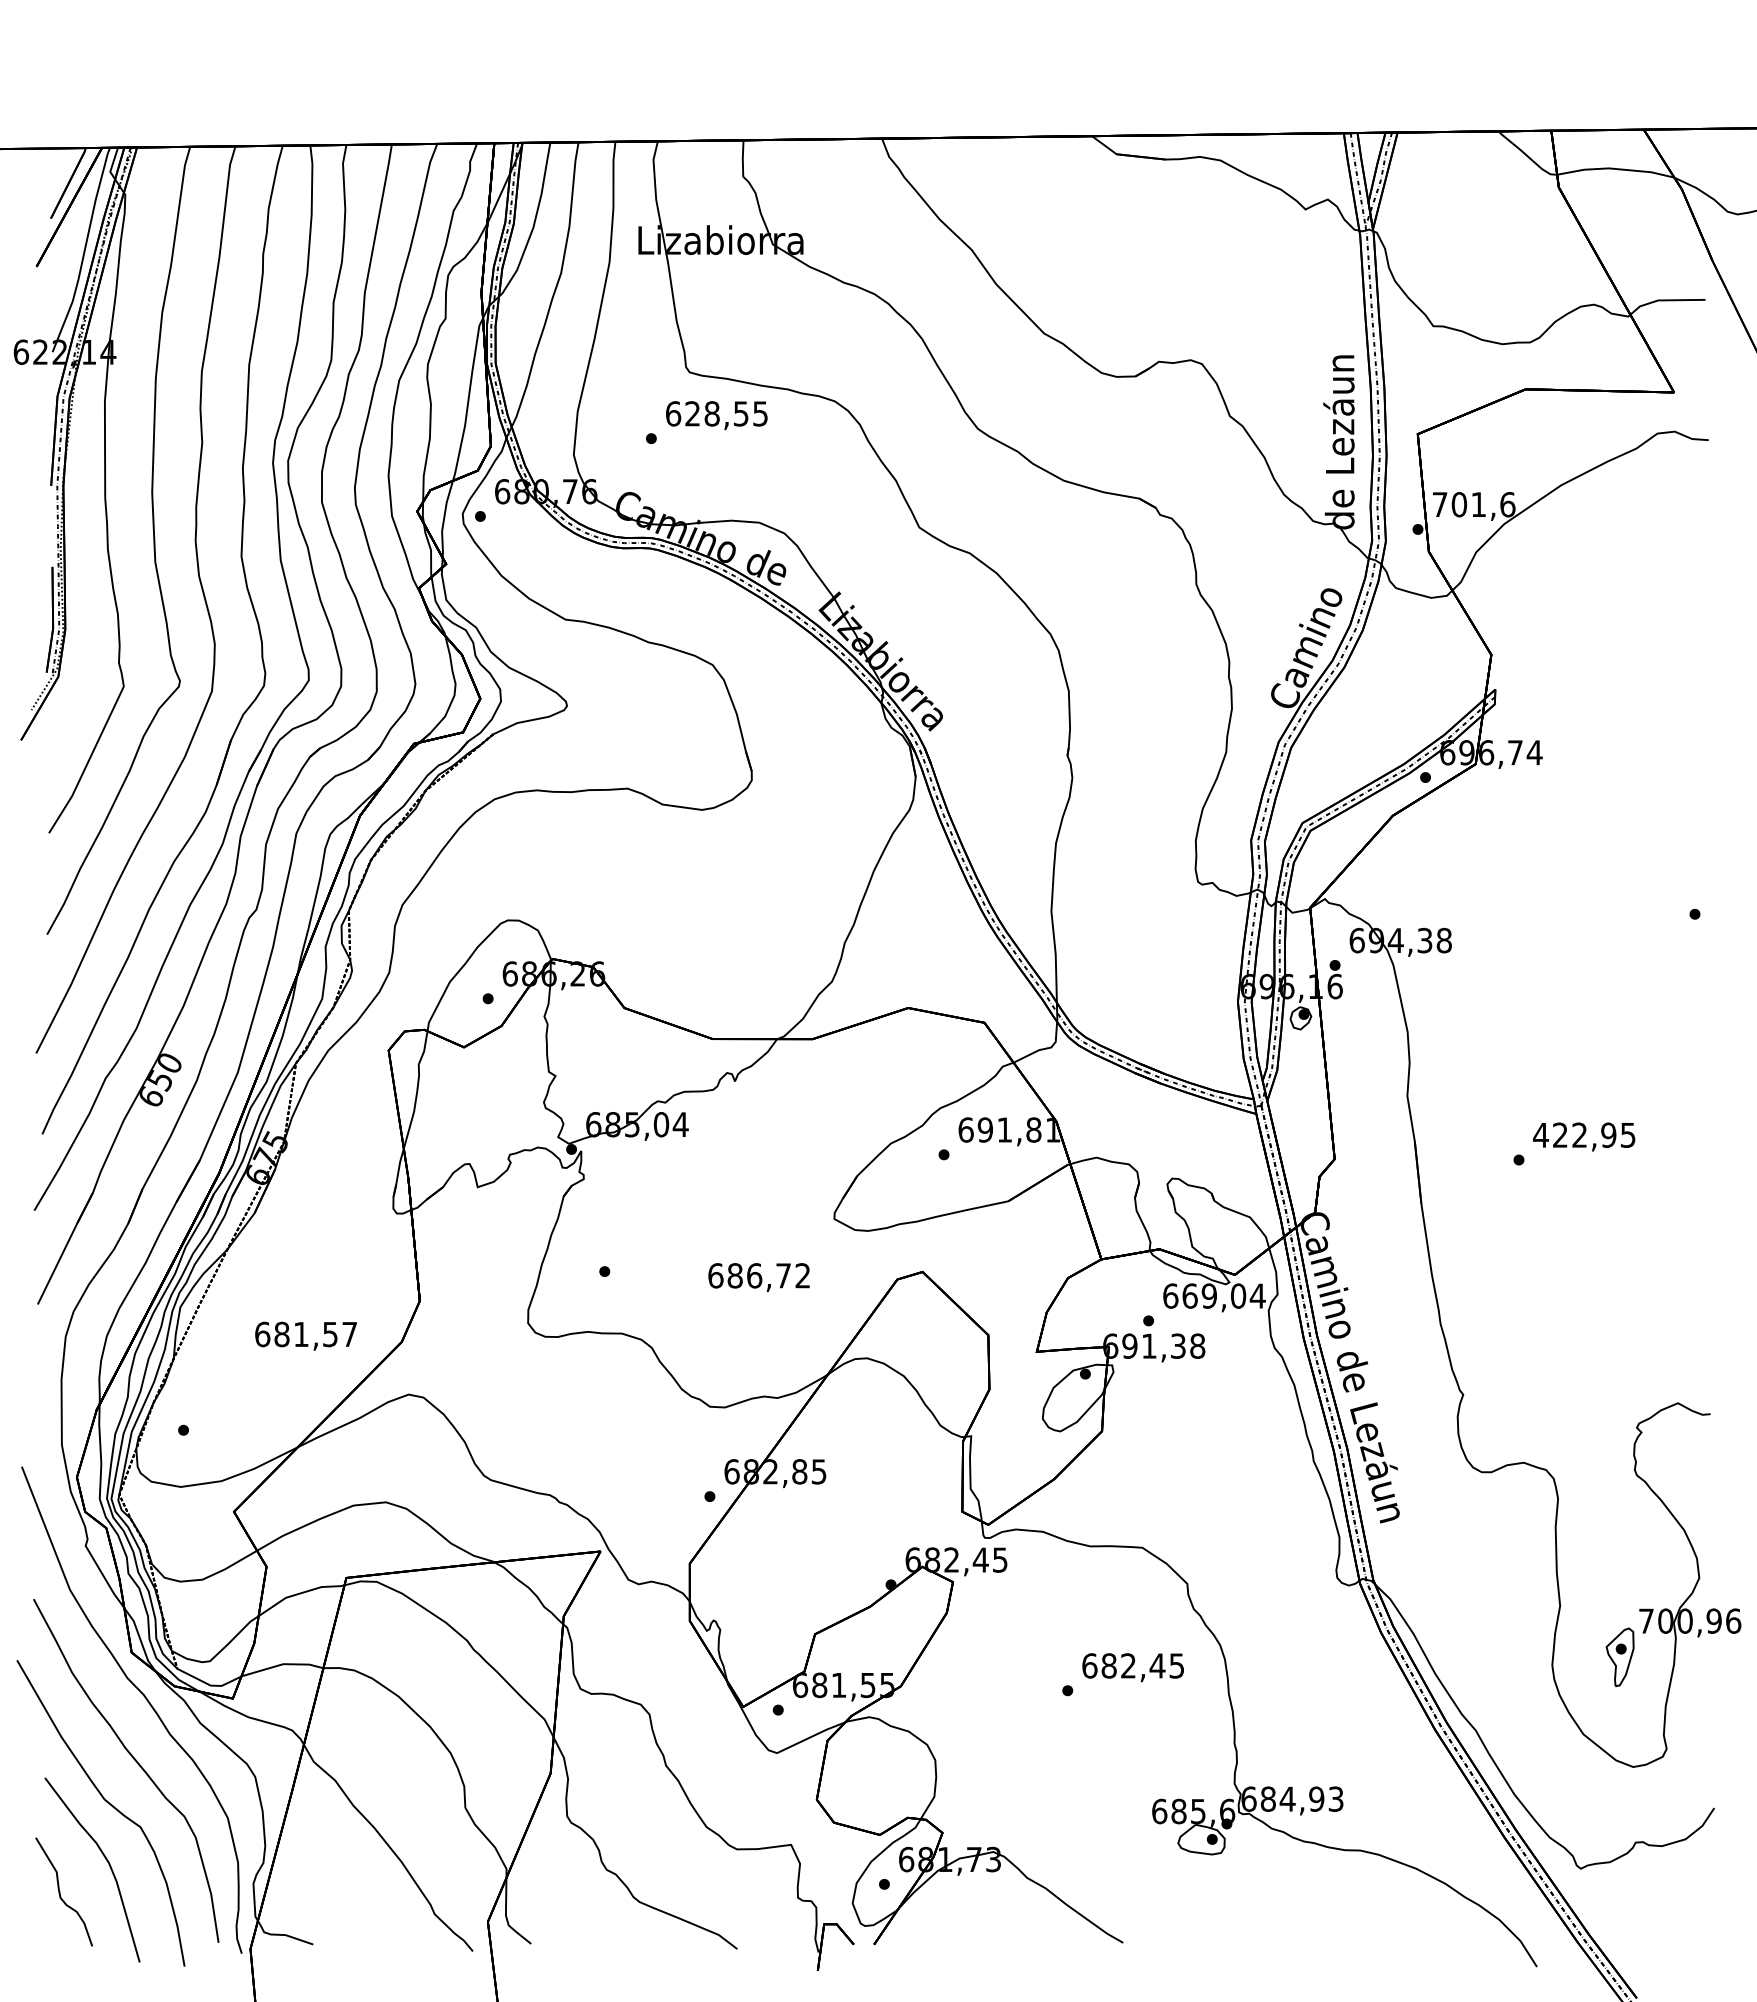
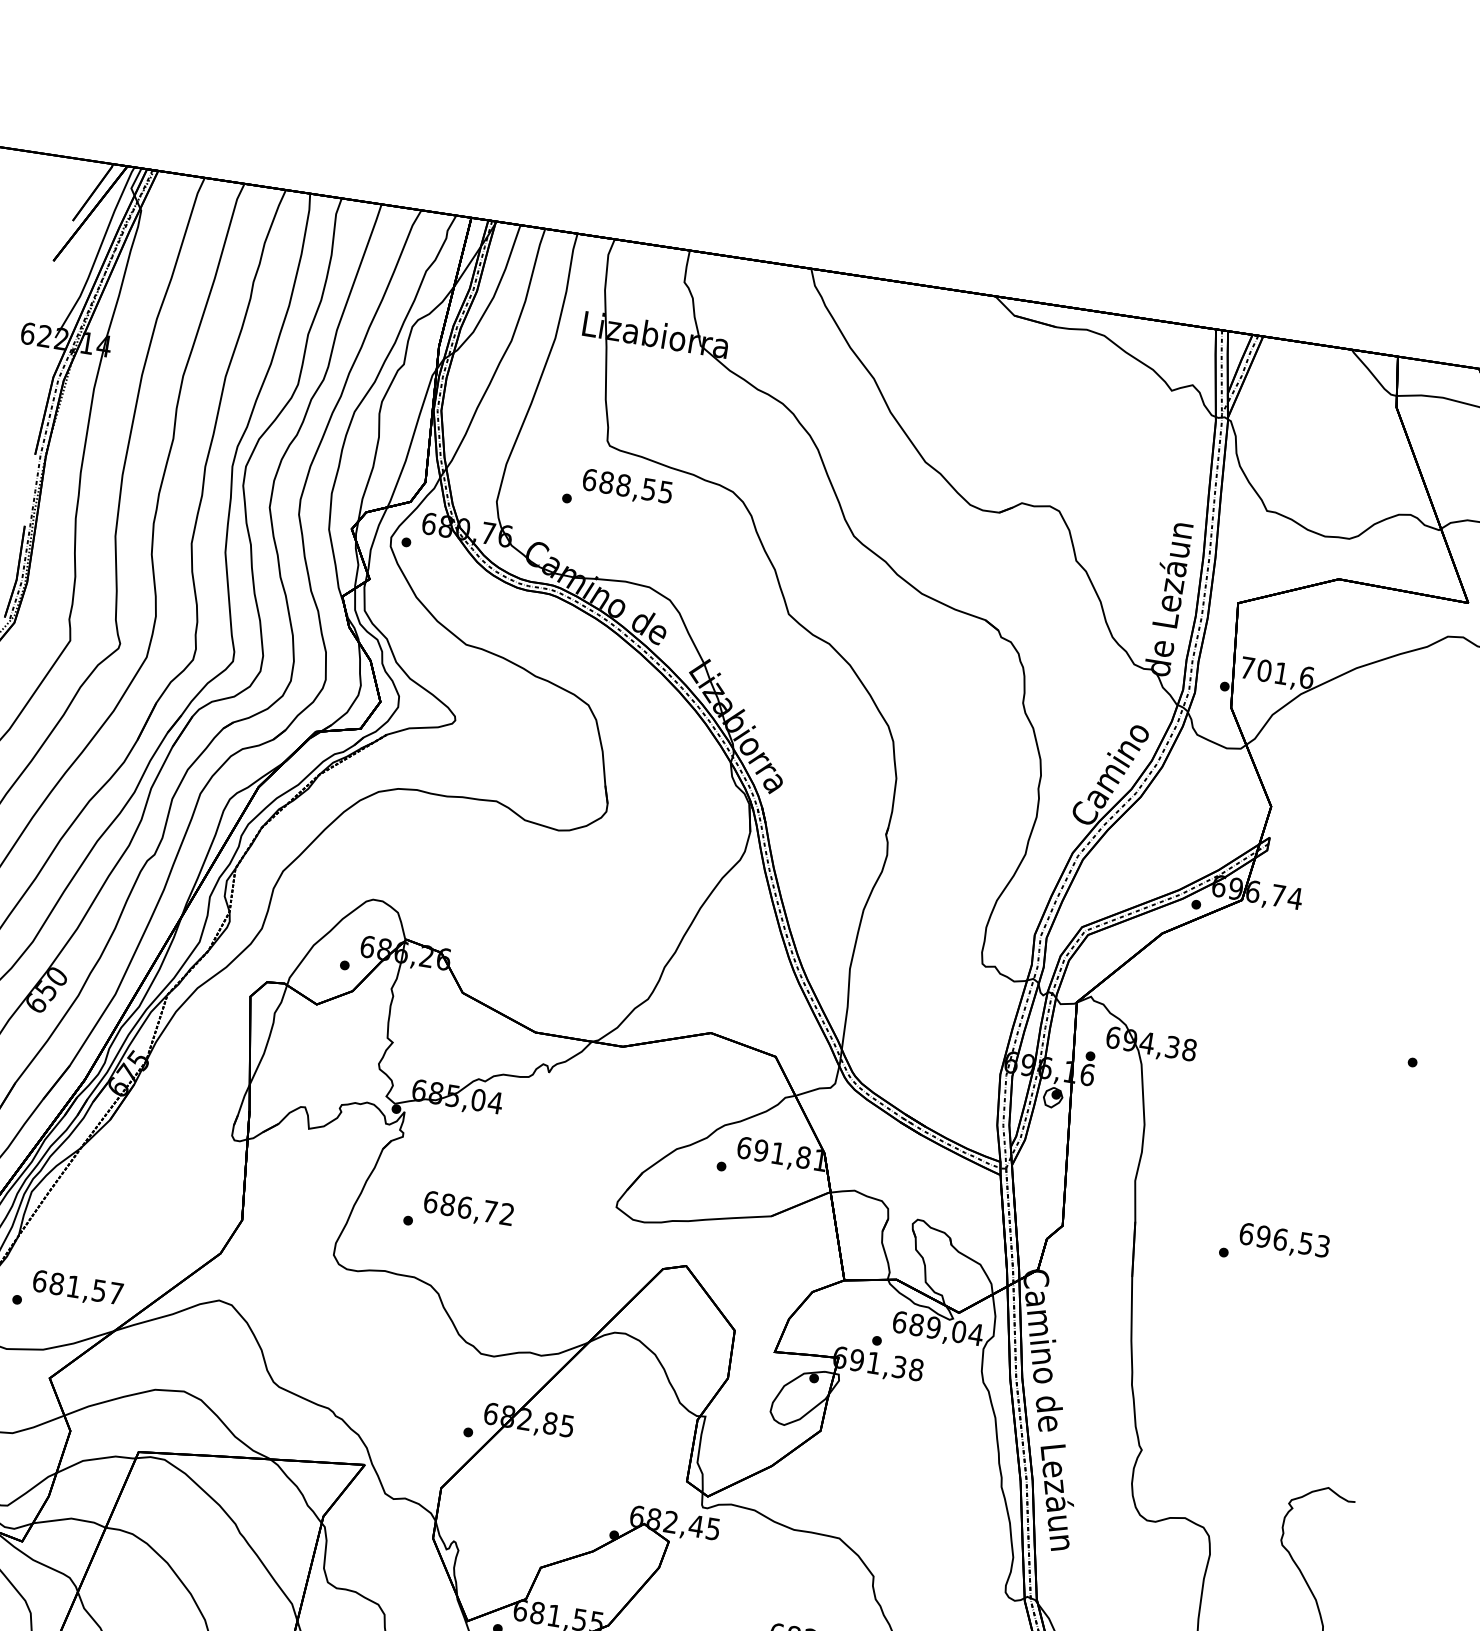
text: (692, 413) -> (606, 482), 628,55 -> 688,55
text: (1584, 1134) -> (1284, 1239), 422,95 -> 696,53
text: (758, 1277) -> (468, 1209), moved
text: (1189, 1295) -> (916, 1324), 669,04 -> 689,04
text: (305, 1335) -> (77, 1288), moved

